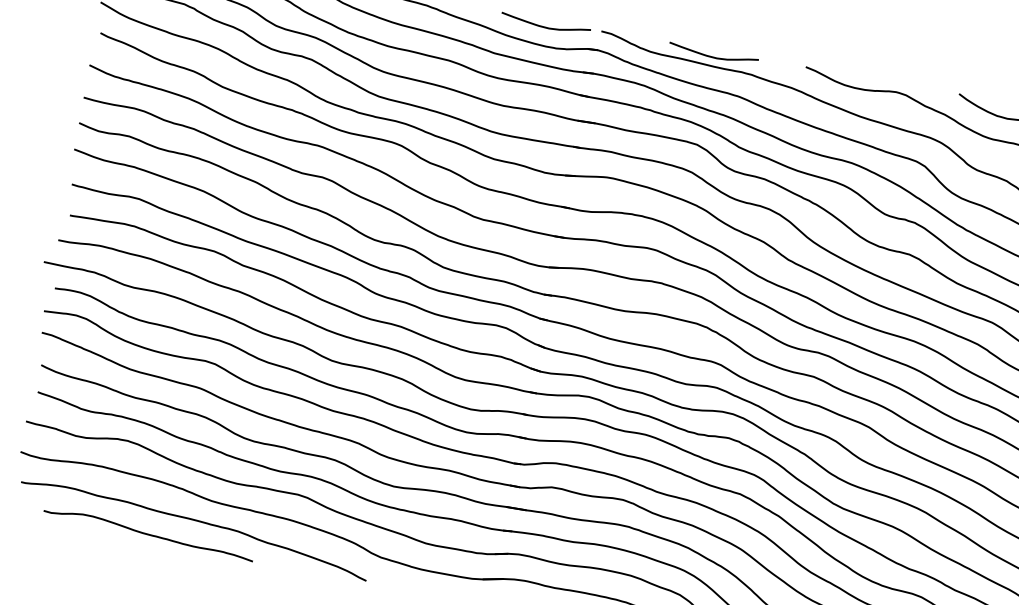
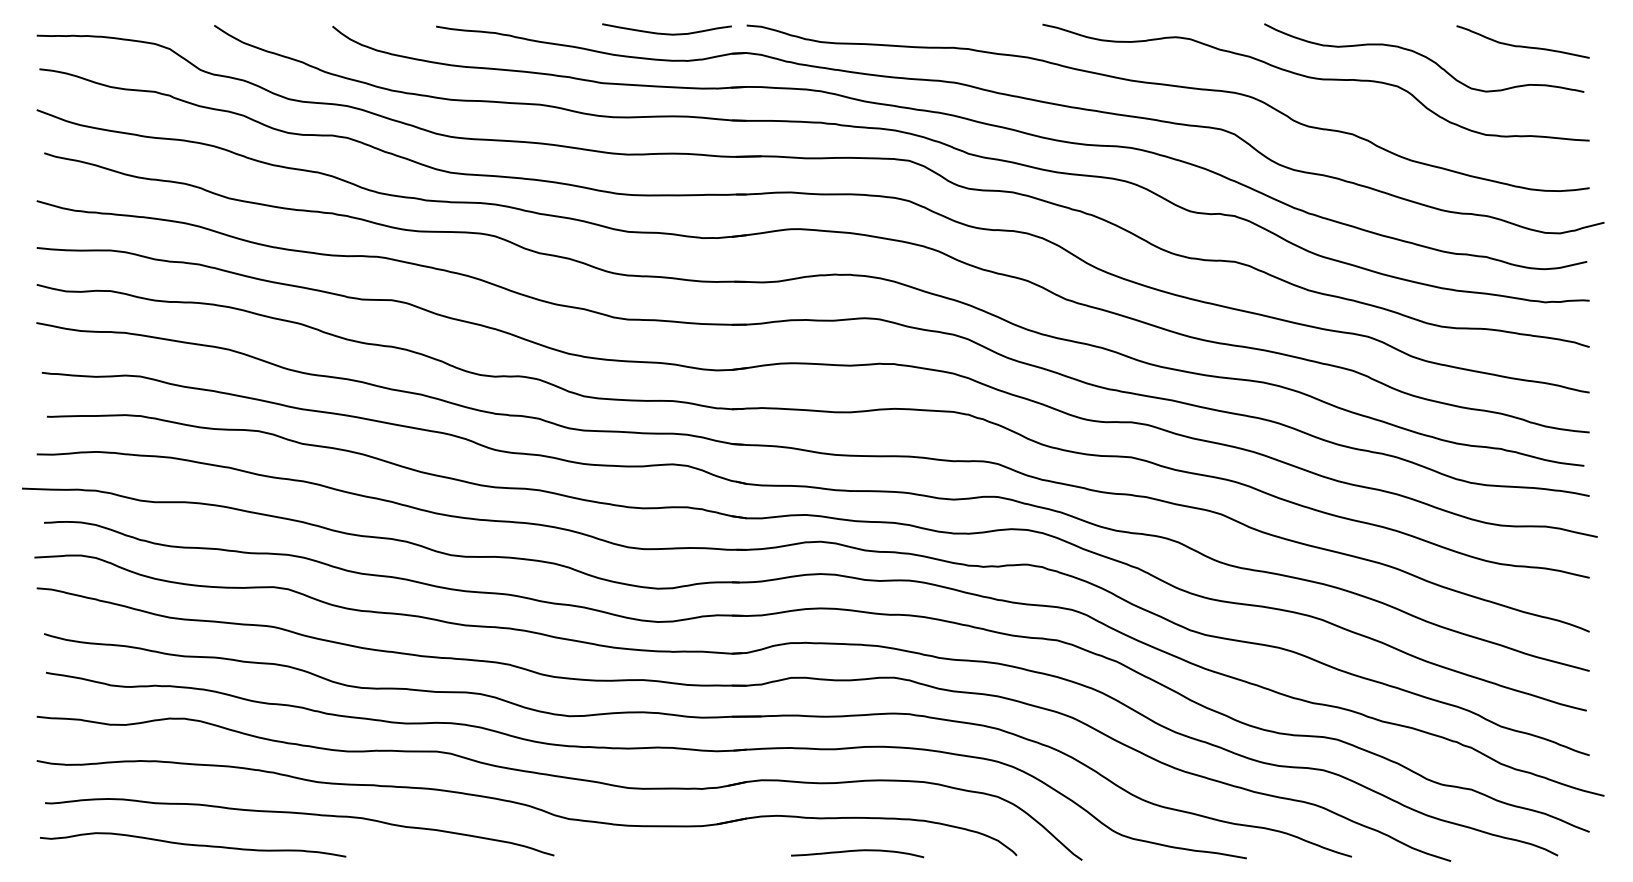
curve: (712, 56) -> (909, 33), removed
curve: (148, 534) -> (193, 844), moved

